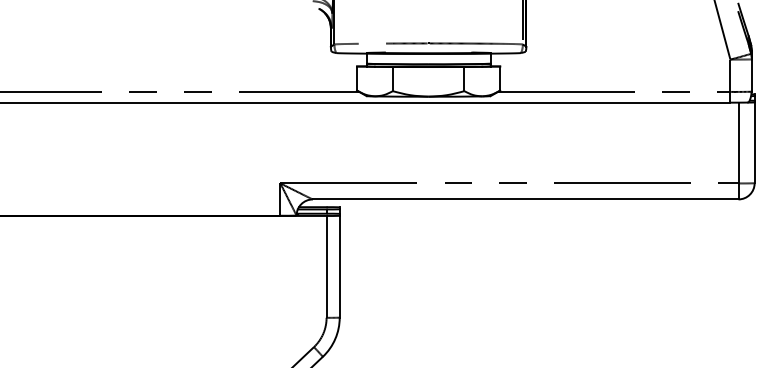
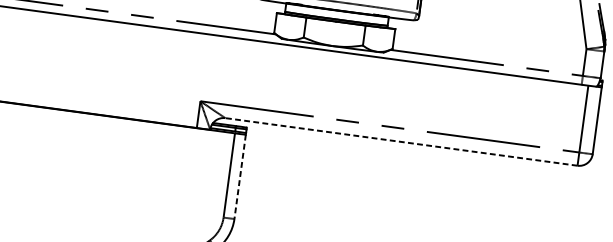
line: (525, 199) -> (401, 141), solid -> dashed
line: (339, 266) -> (240, 176), solid -> dashed

